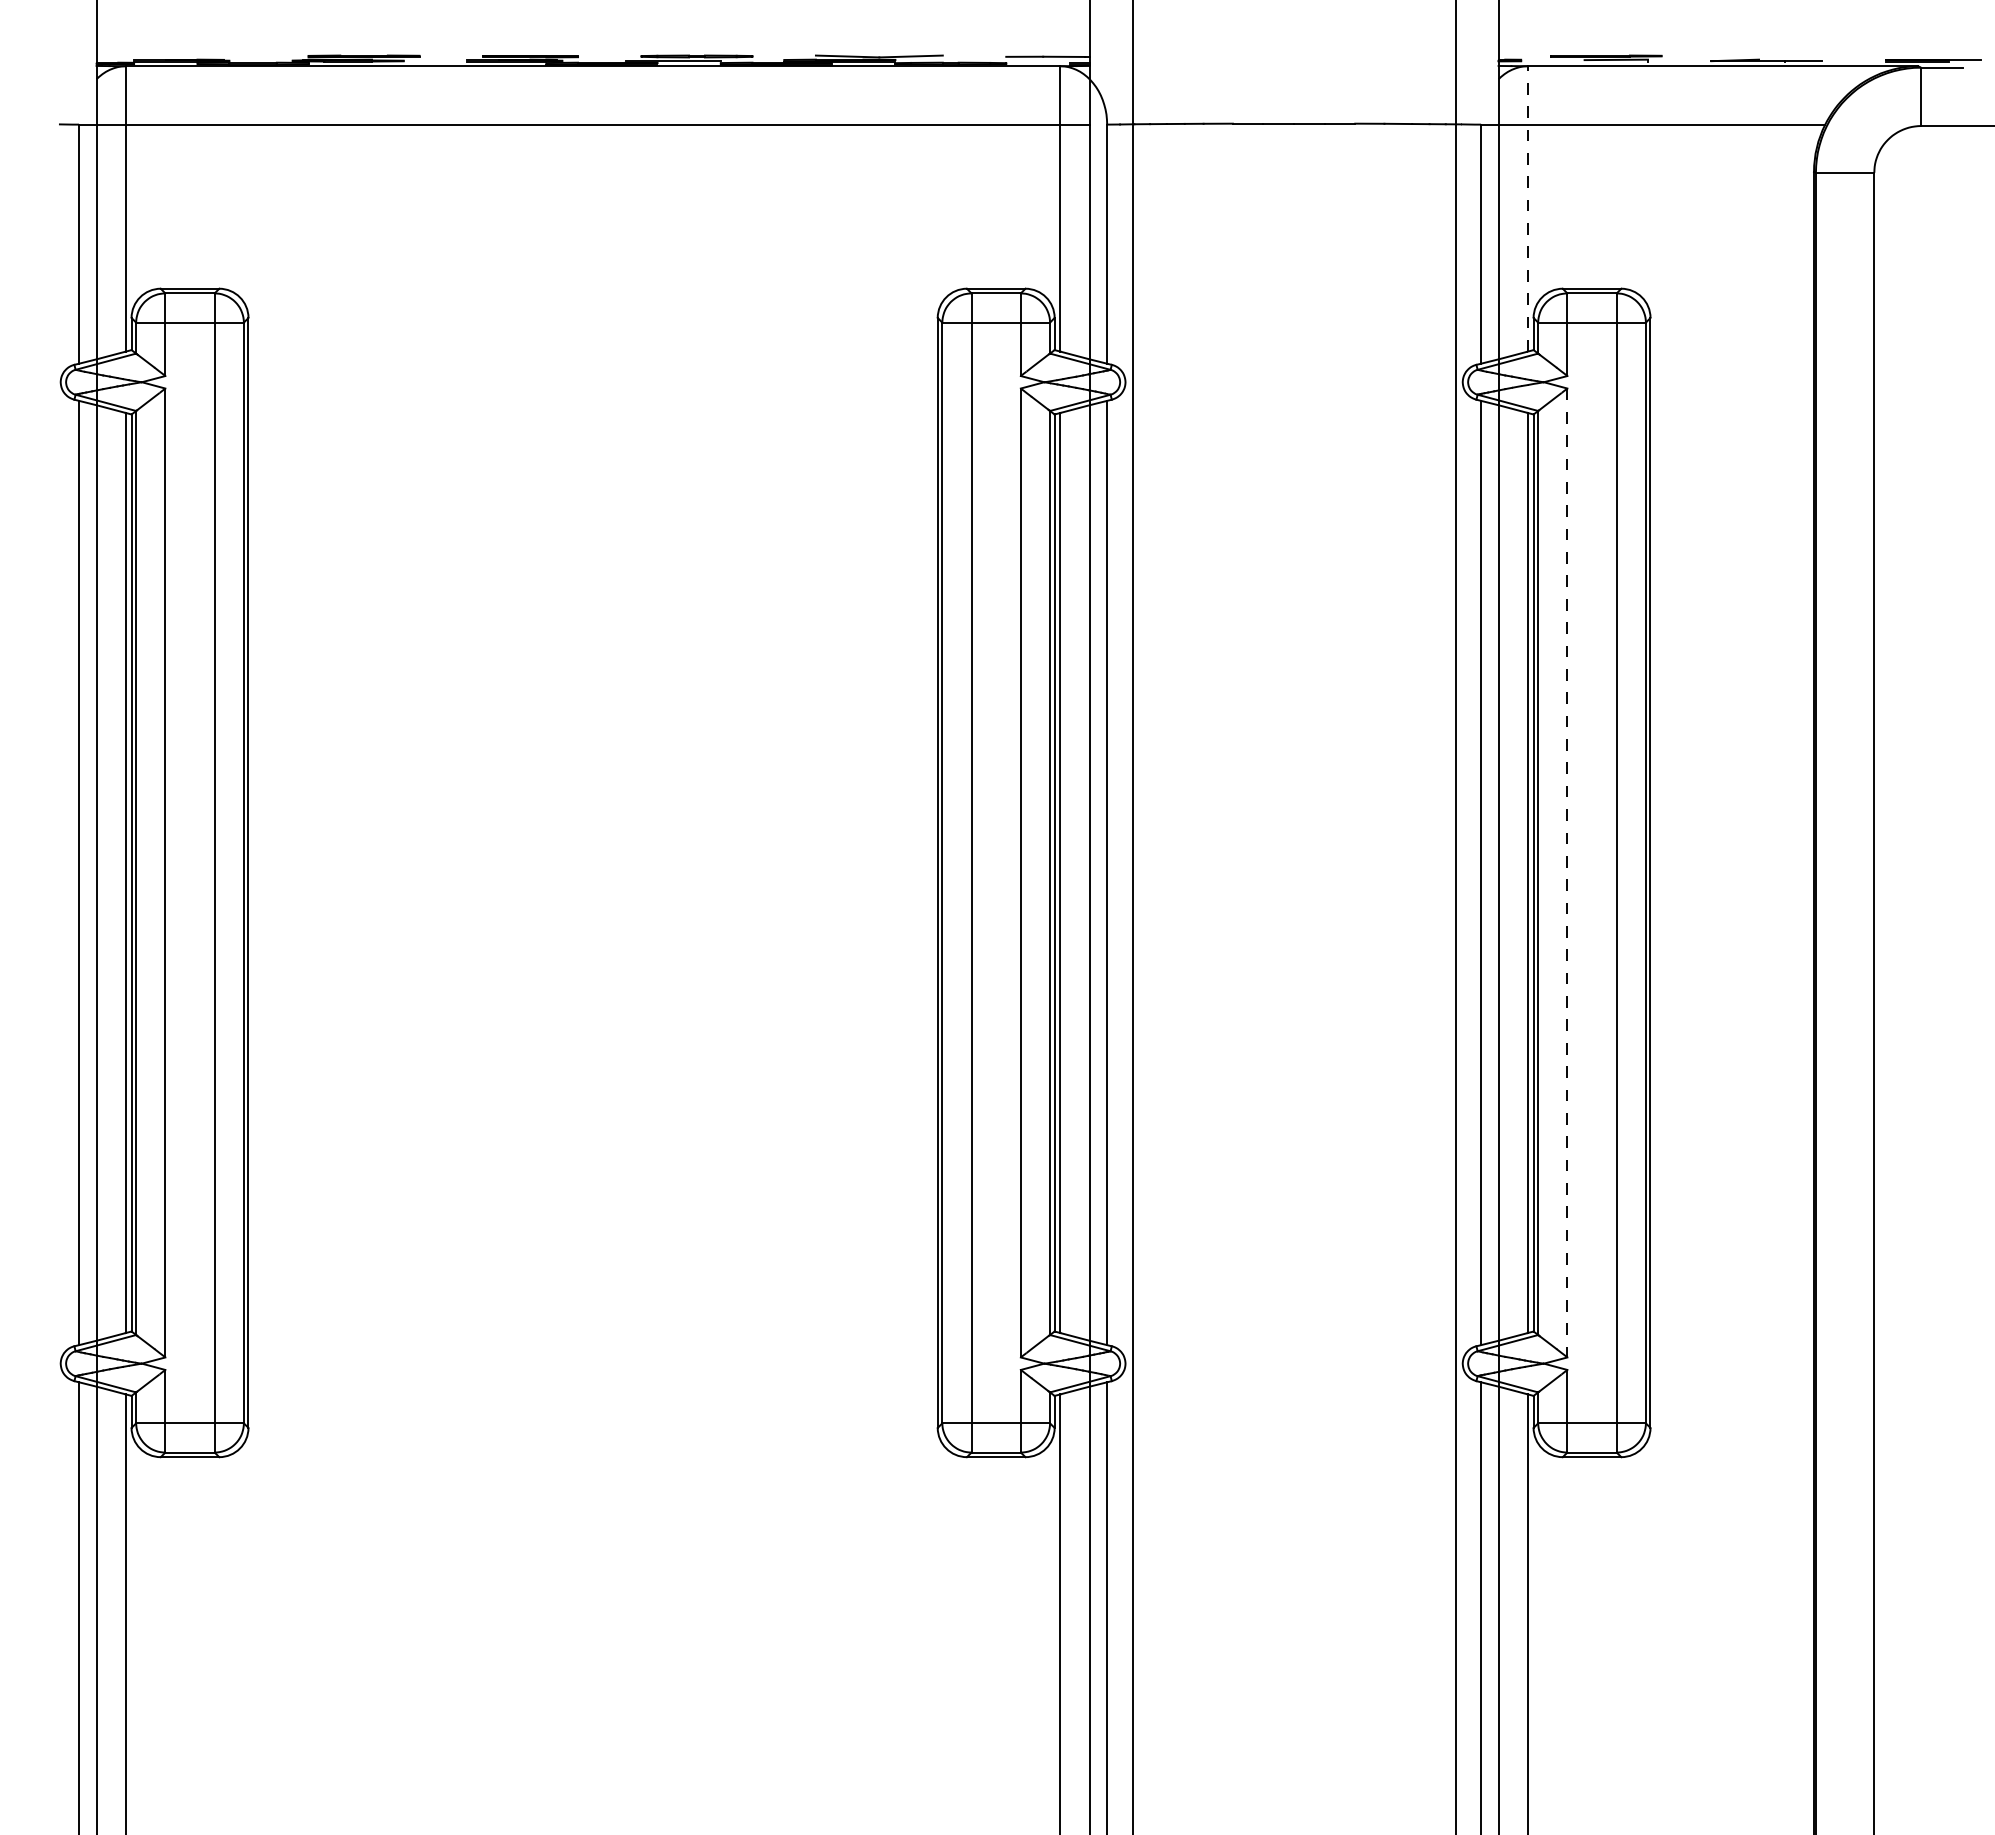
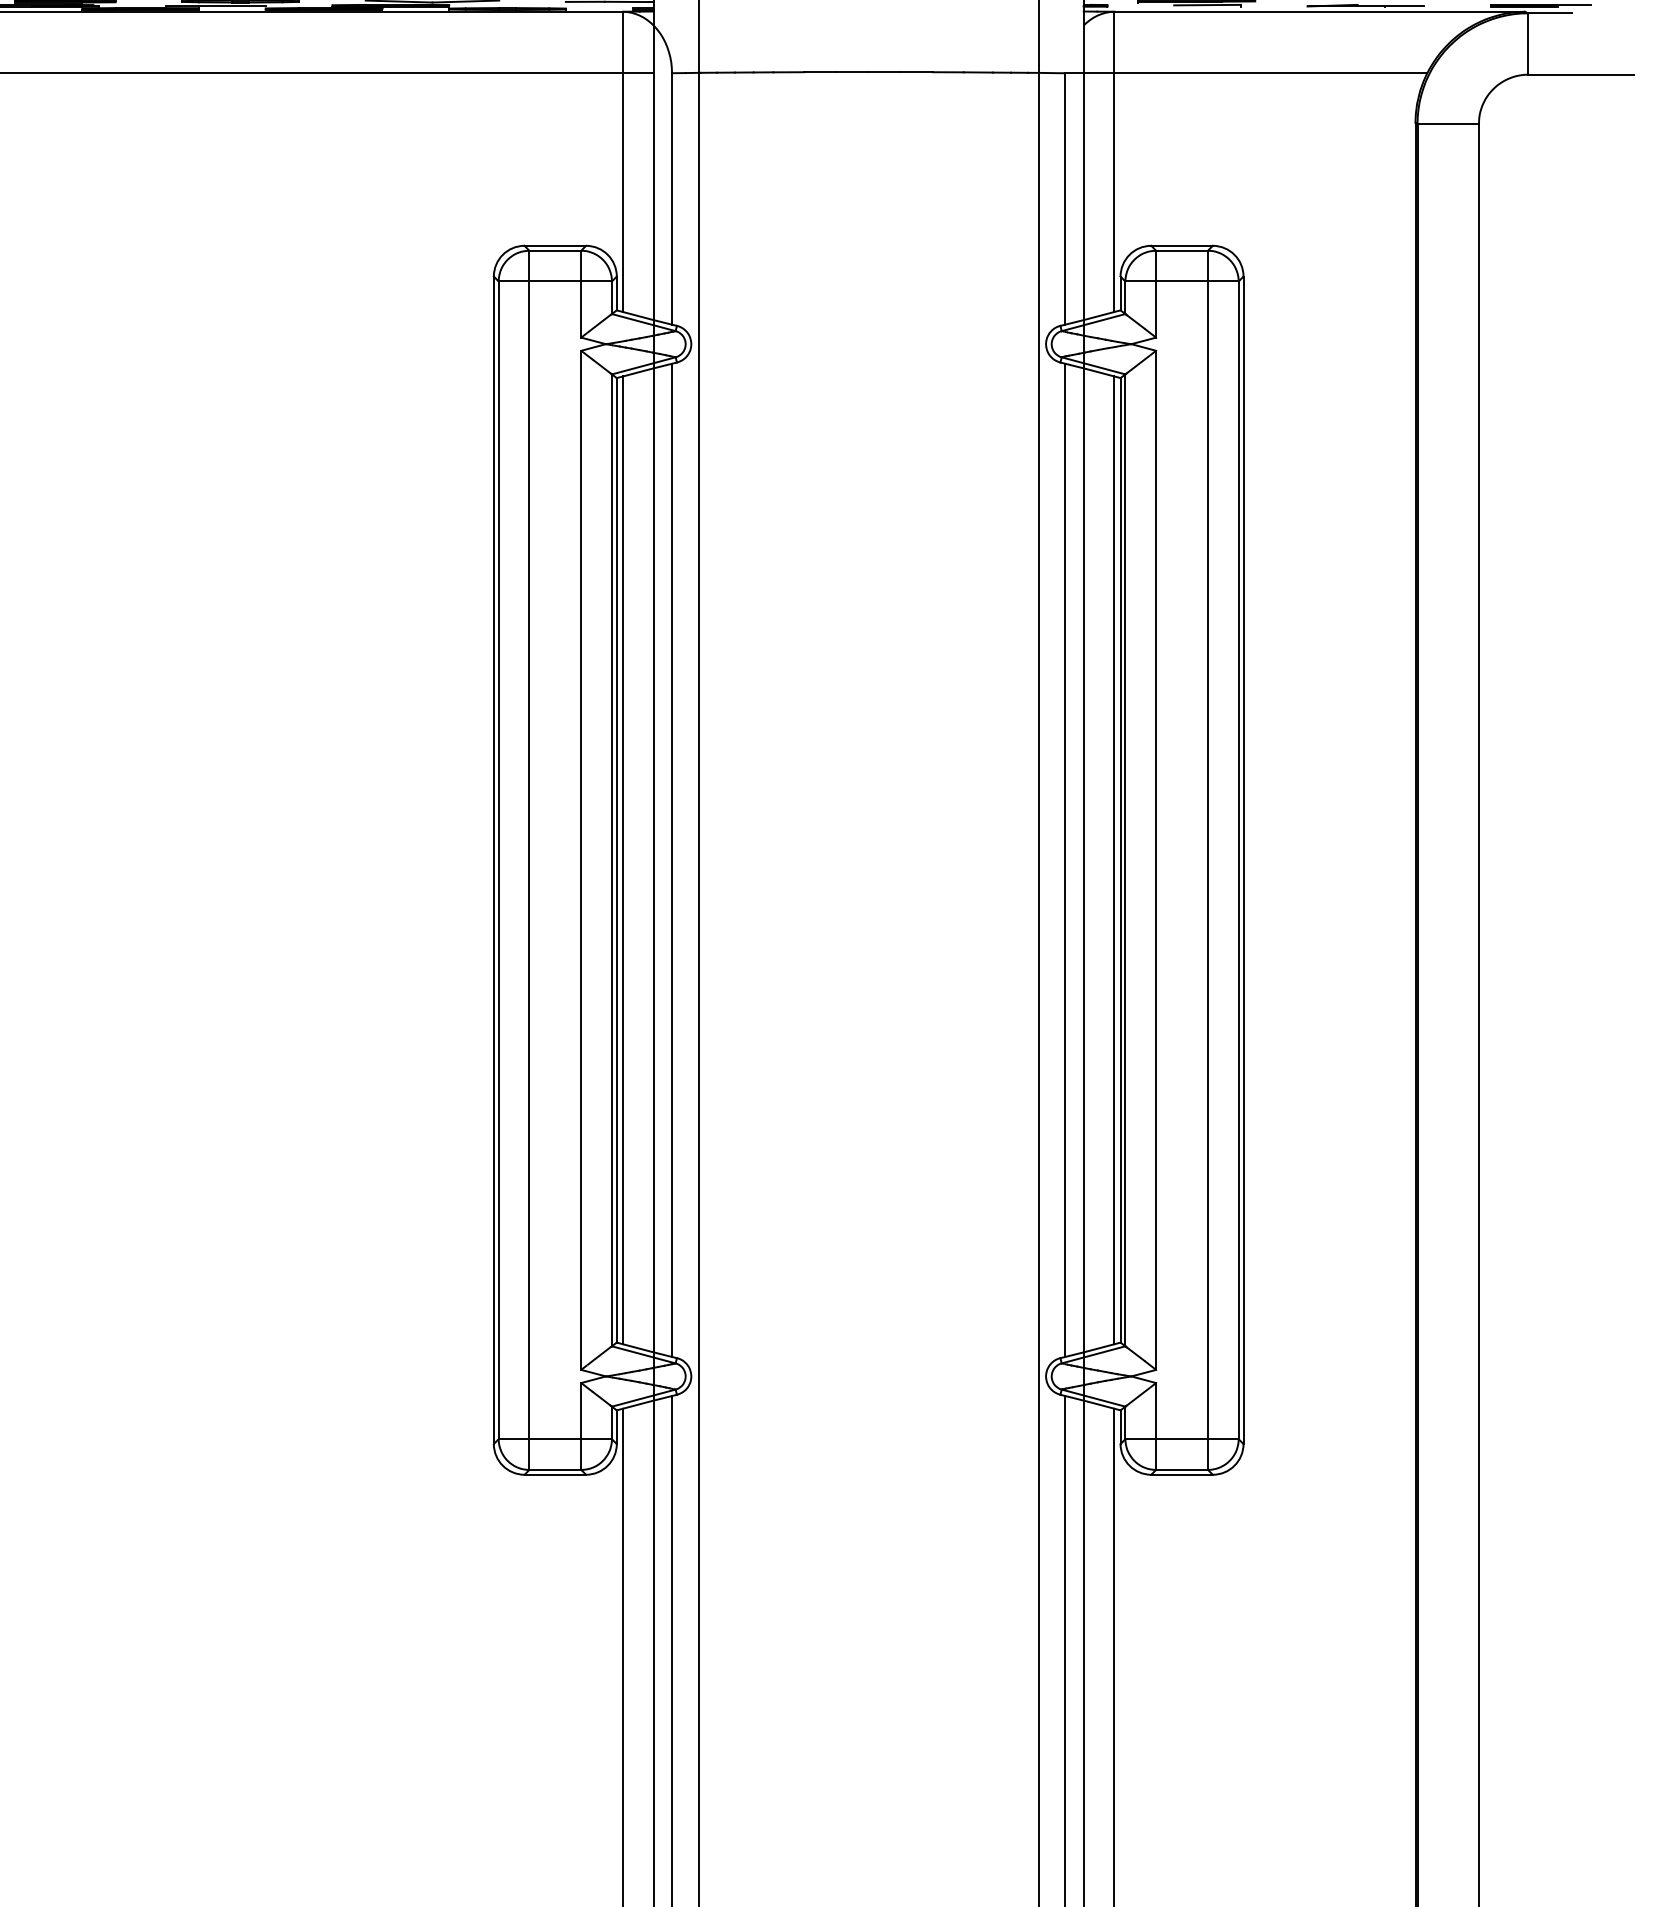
line: (1527, 208) -> (1114, 161), dashed -> solid
line: (1567, 873) -> (1156, 860), dashed -> solid

